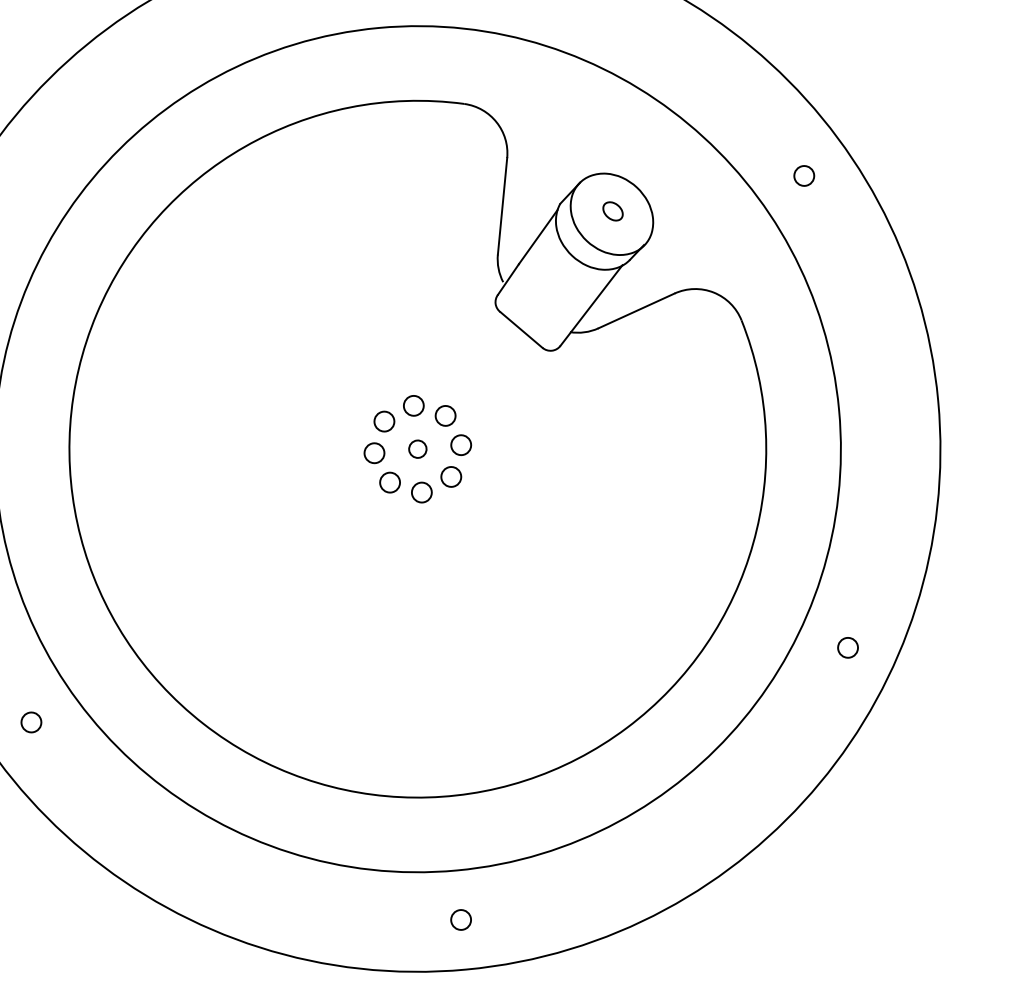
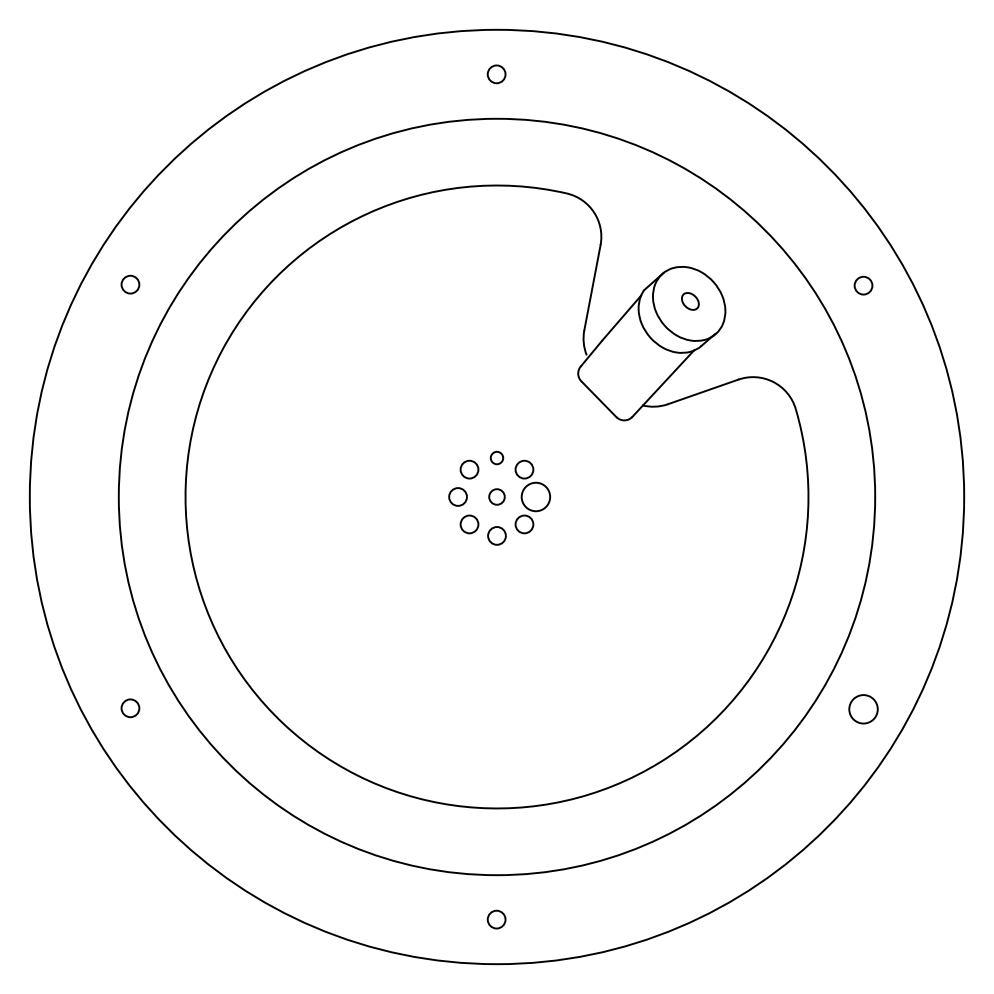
circle: (413, 405) -> (496, 457), size x0.7
circle: (460, 444) -> (535, 496), size x1.6
circle: (848, 648) -> (863, 709), size x1.6

